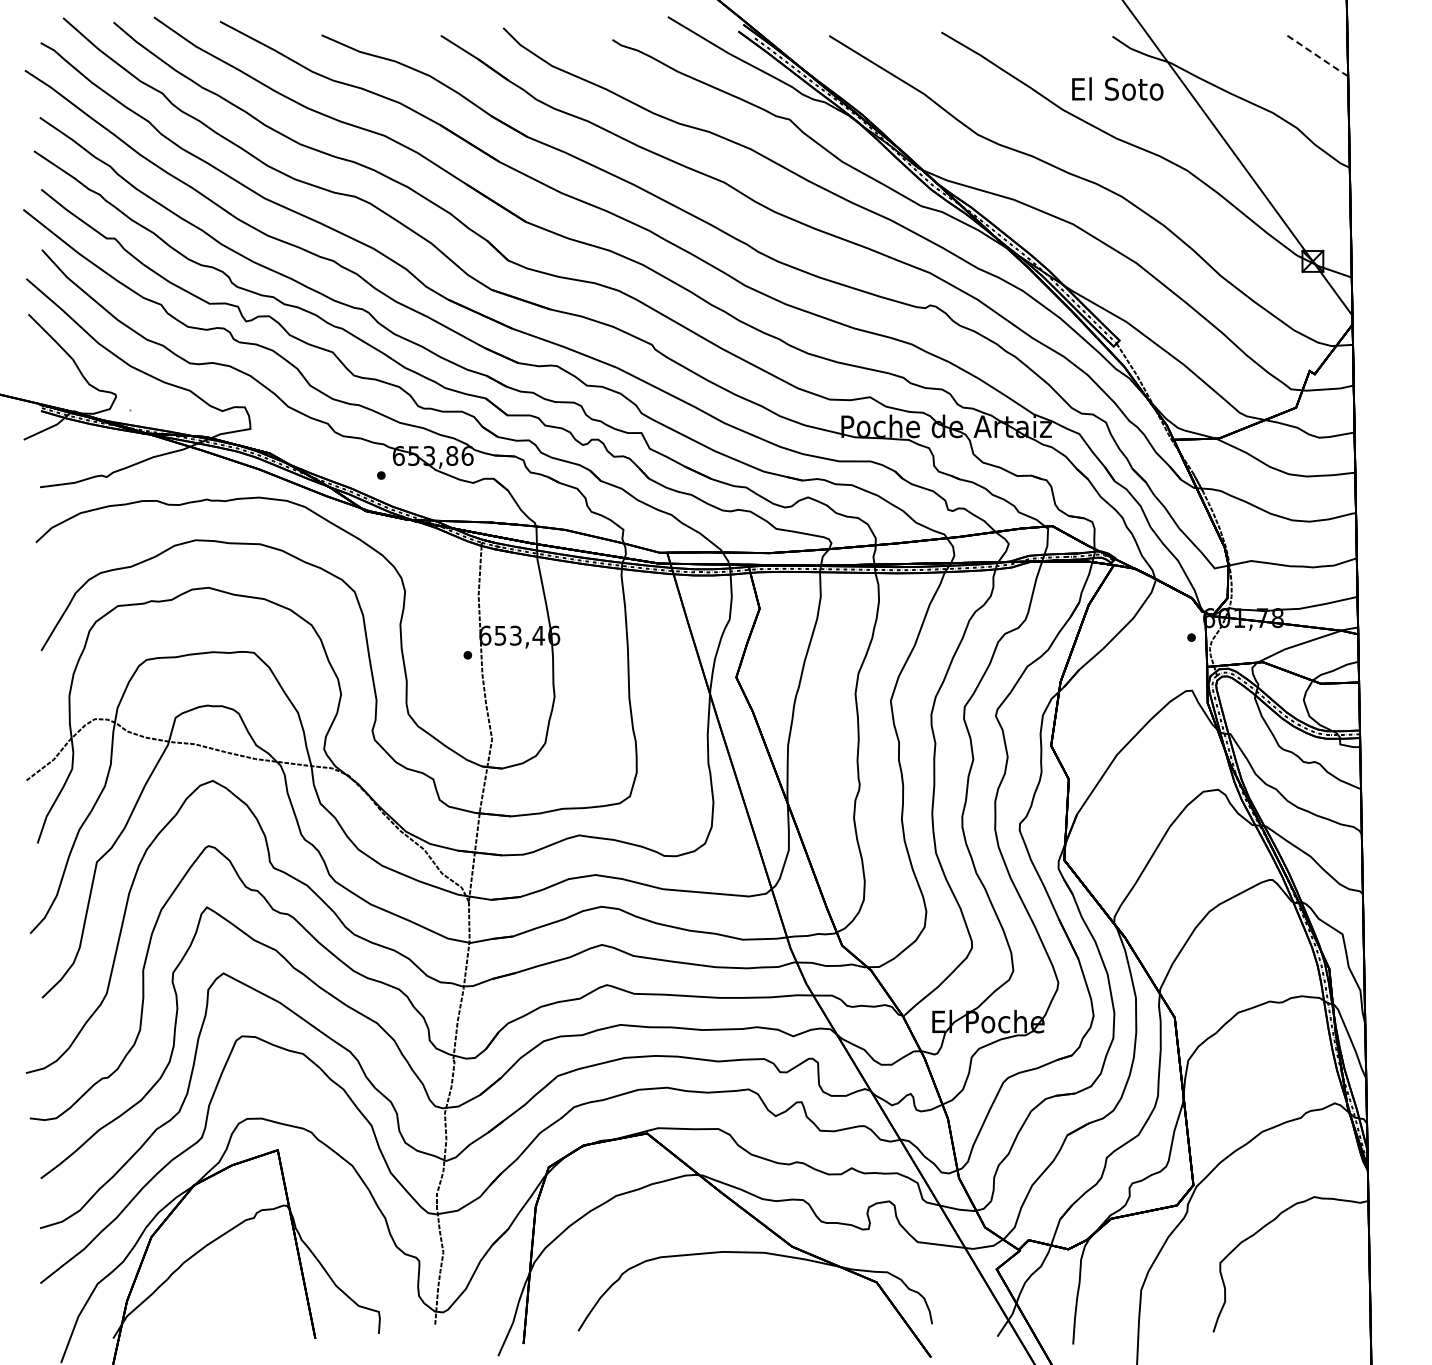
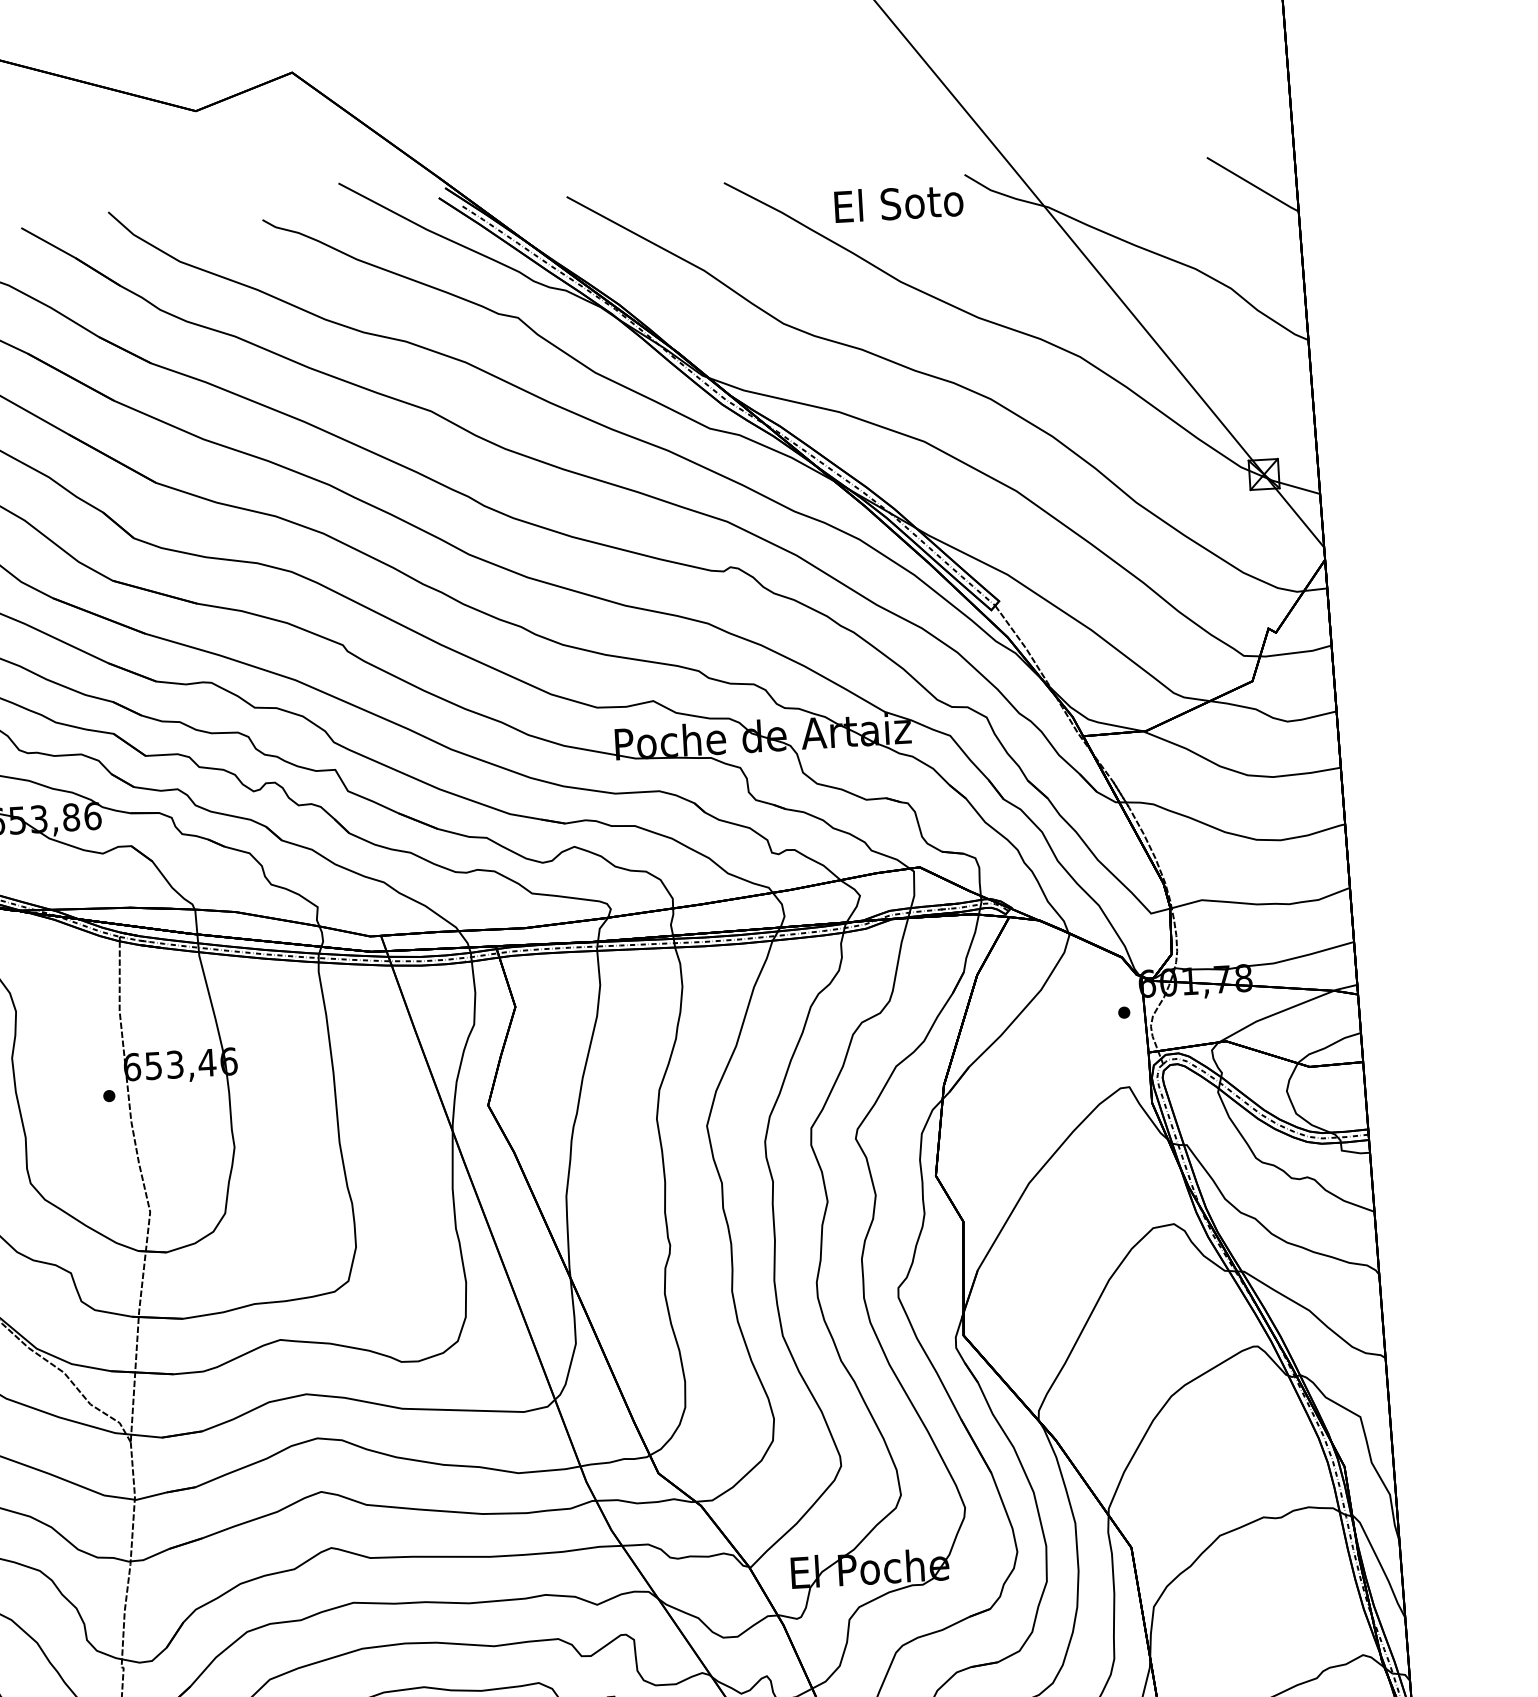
line: (1317, 55) -> (1253, 184), dashed -> solid
text: (1117, 88) -> (898, 202), moved

